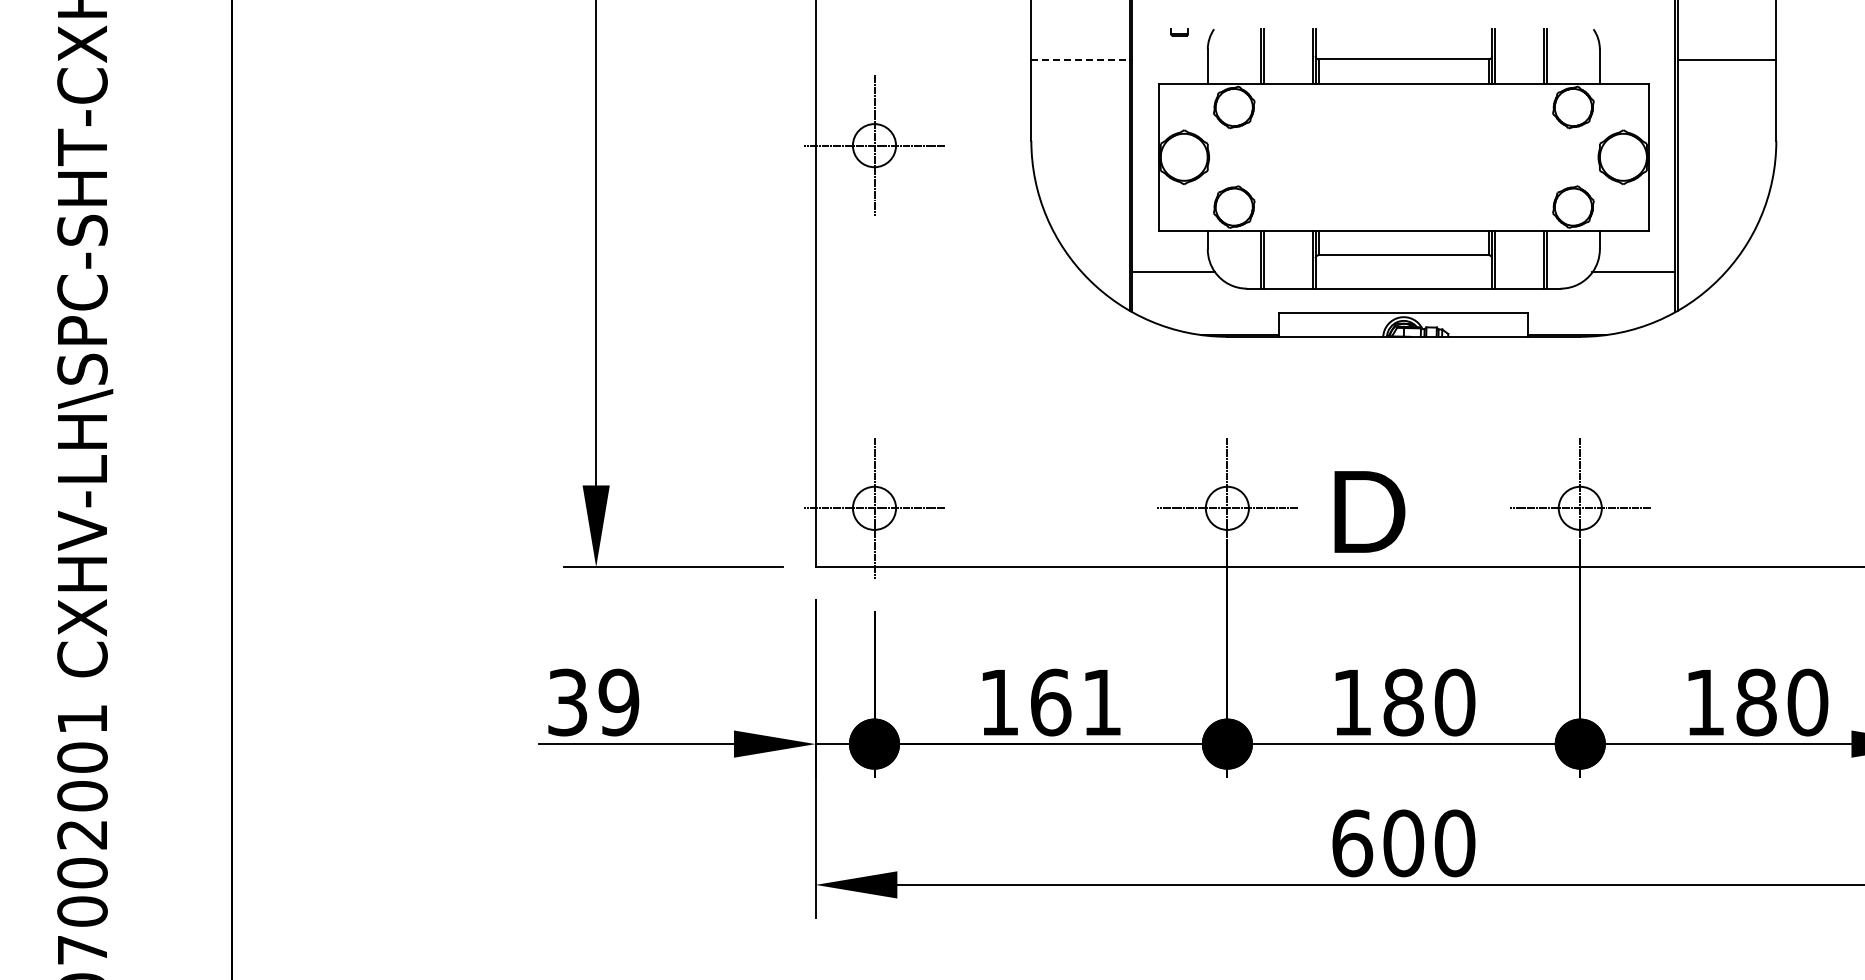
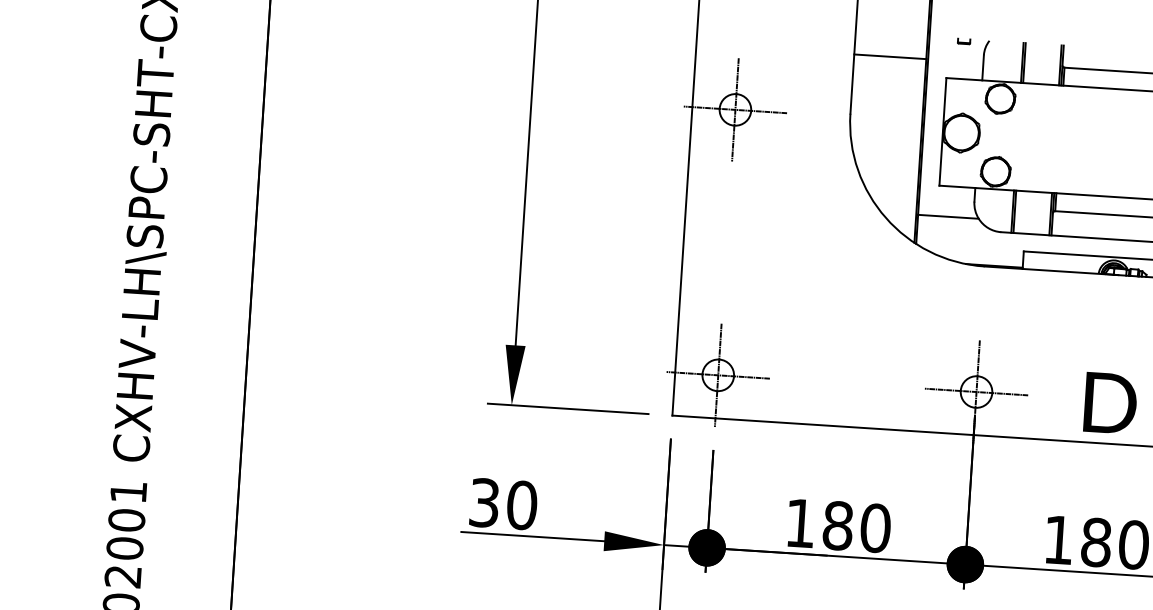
line: (1081, 59) -> (891, 56), dashed -> solid
text: (1369, 511) -> (1110, 403), moved
text: (618, 702) -> (521, 505), 39 -> 30
text: (1076, 702) -> (856, 526), 161 -> 180

